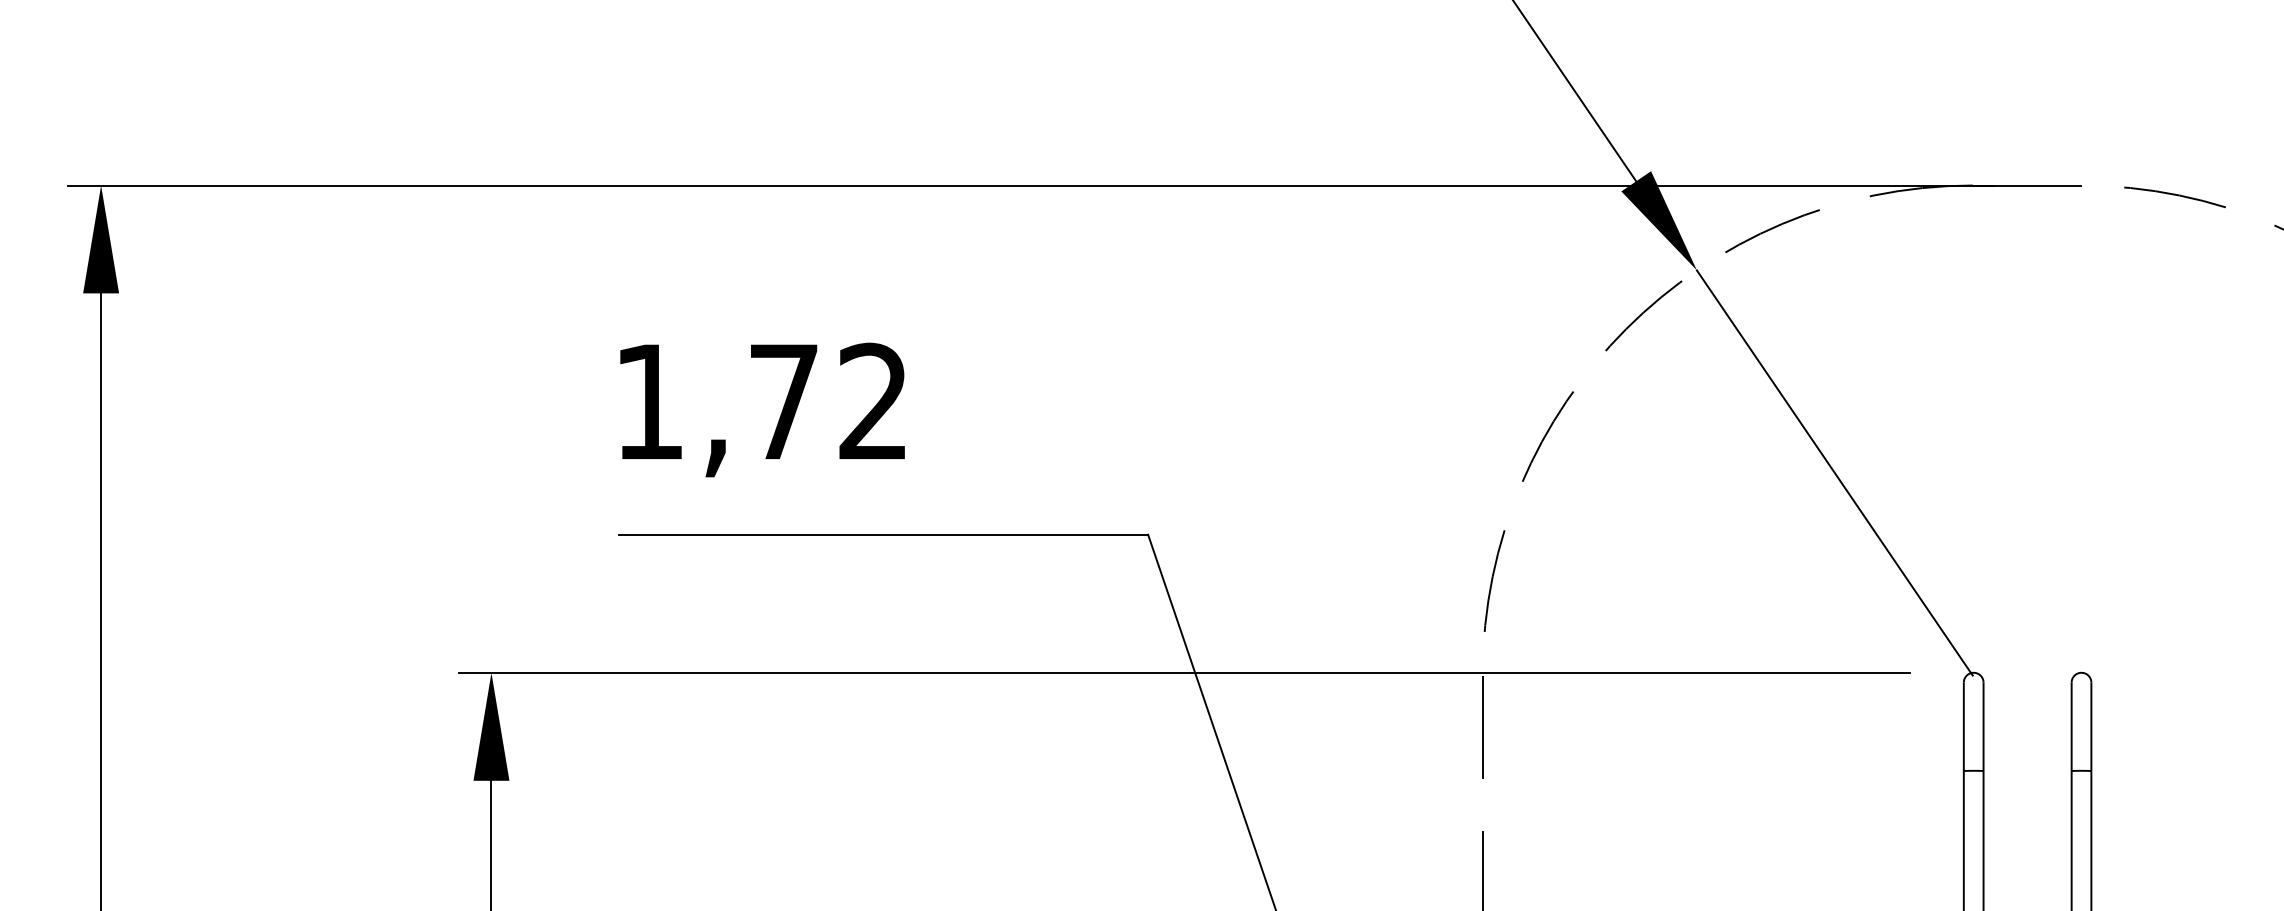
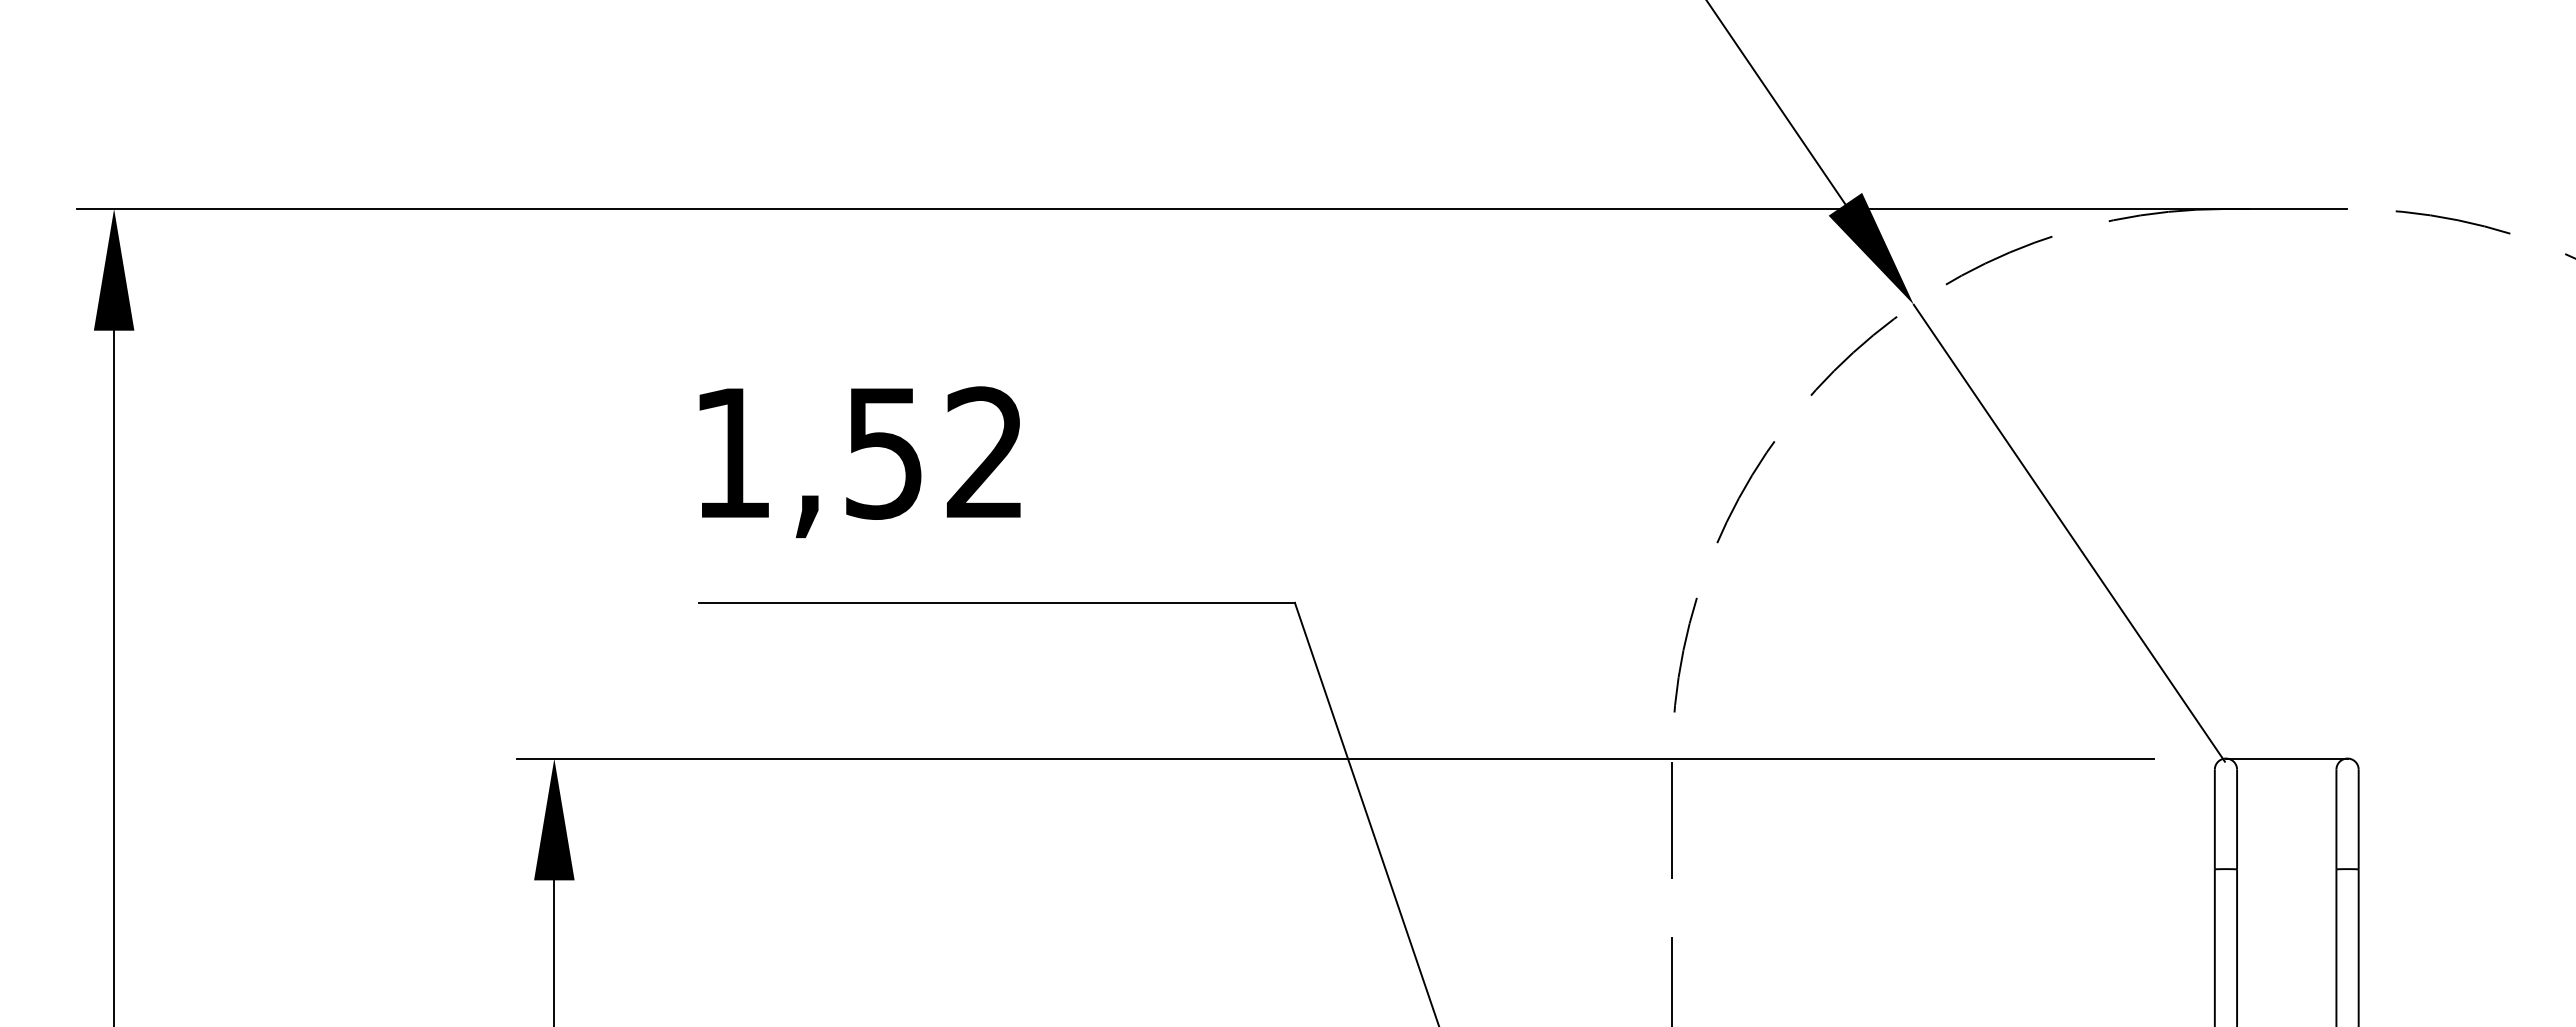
text: (783, 402) -> (883, 453), 1,72 -> 1,52
line: (2027, 672) -> (2286, 758), added

